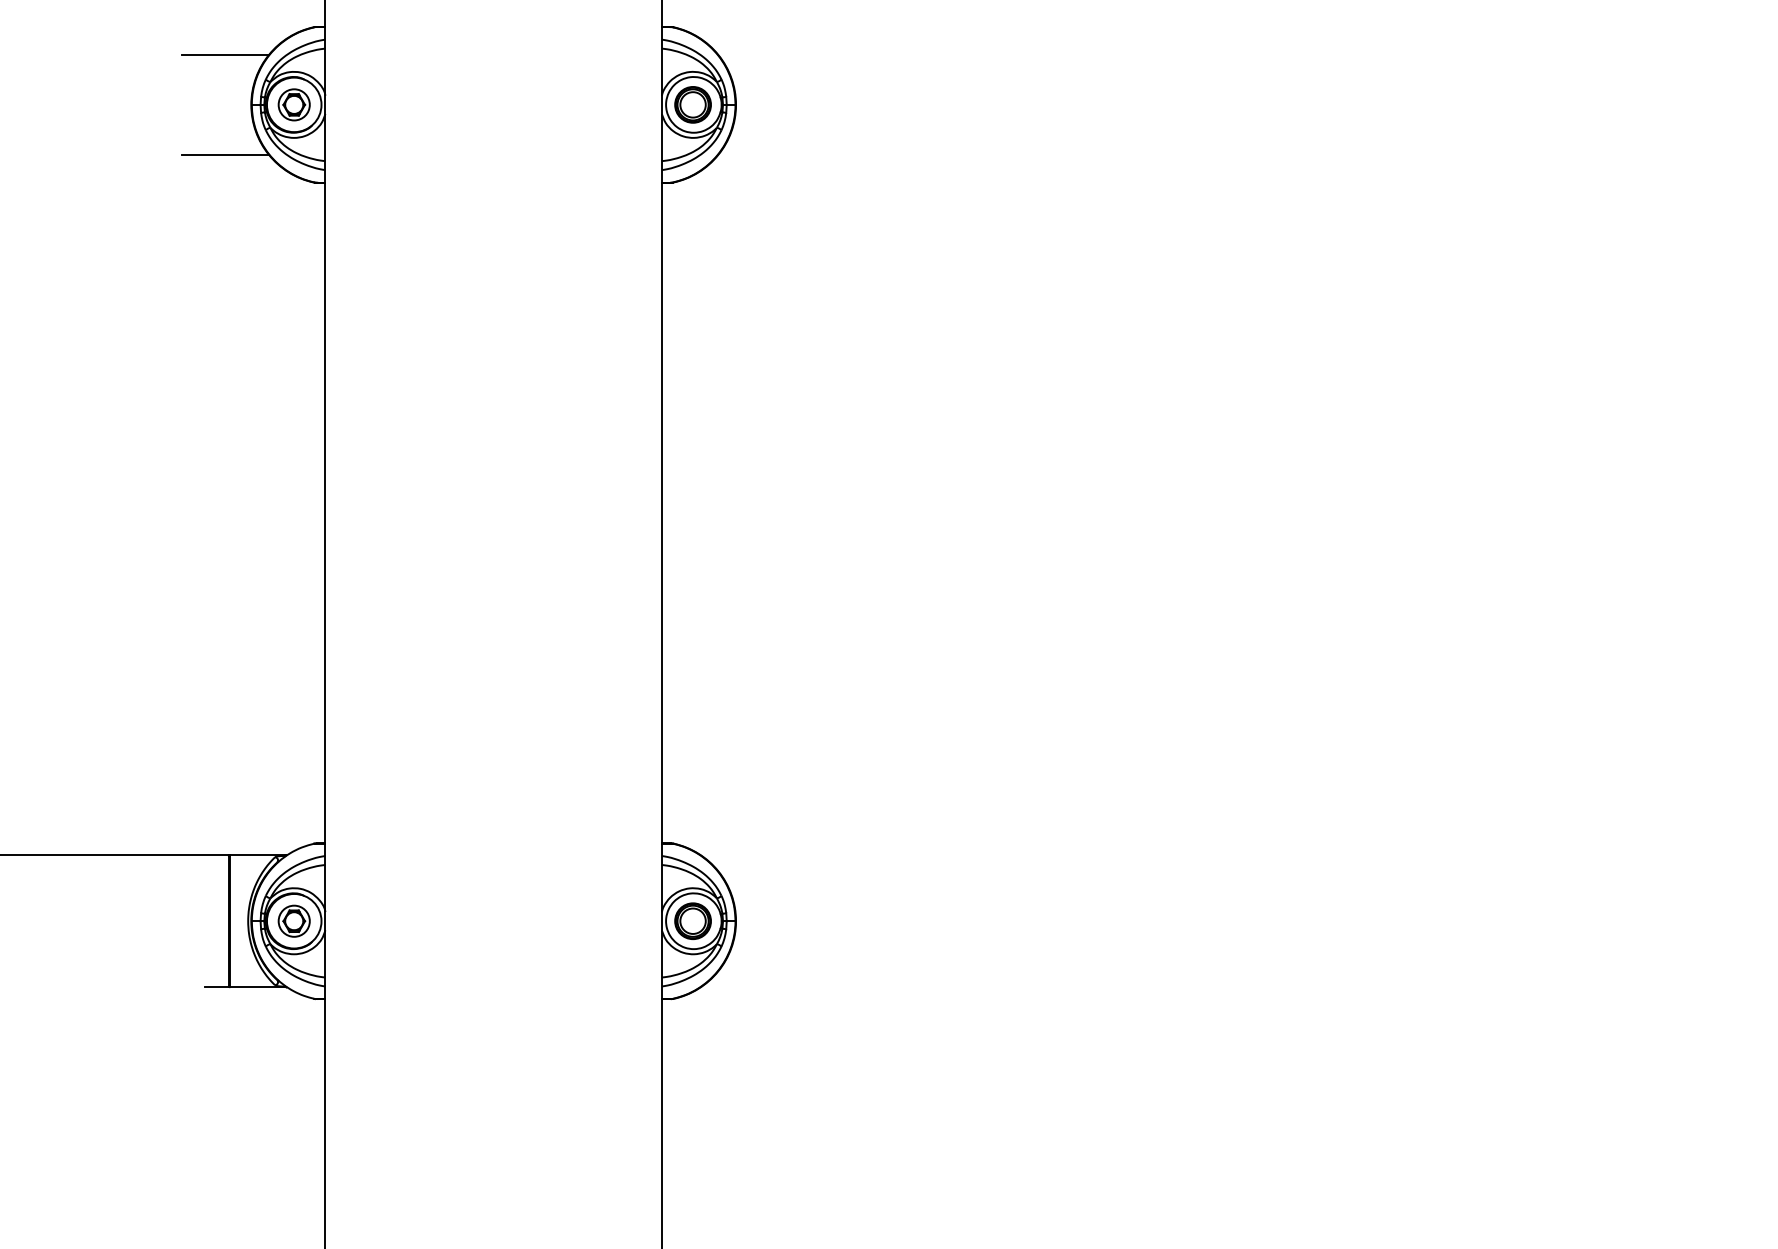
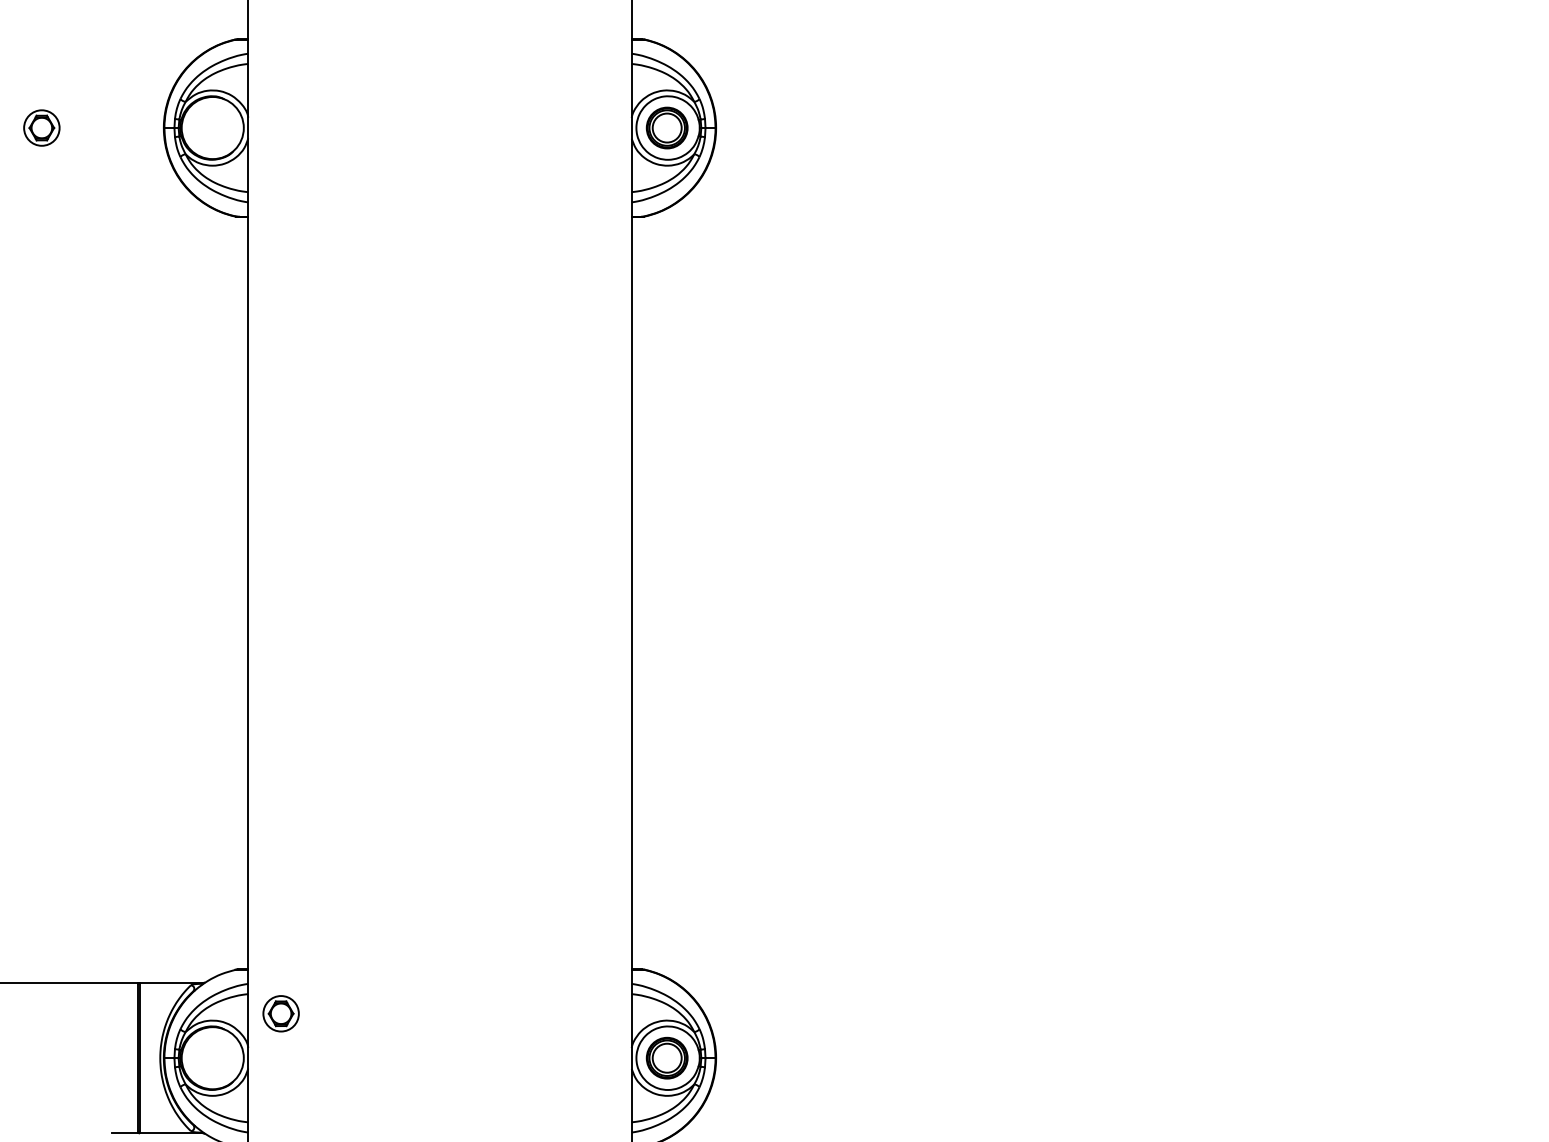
line: (225, 55) -> (134, 71), removed
part: (293, 104) -> (41, 127), moved
line: (225, 154) -> (134, 184), removed
part: (293, 920) -> (280, 1012), moved

